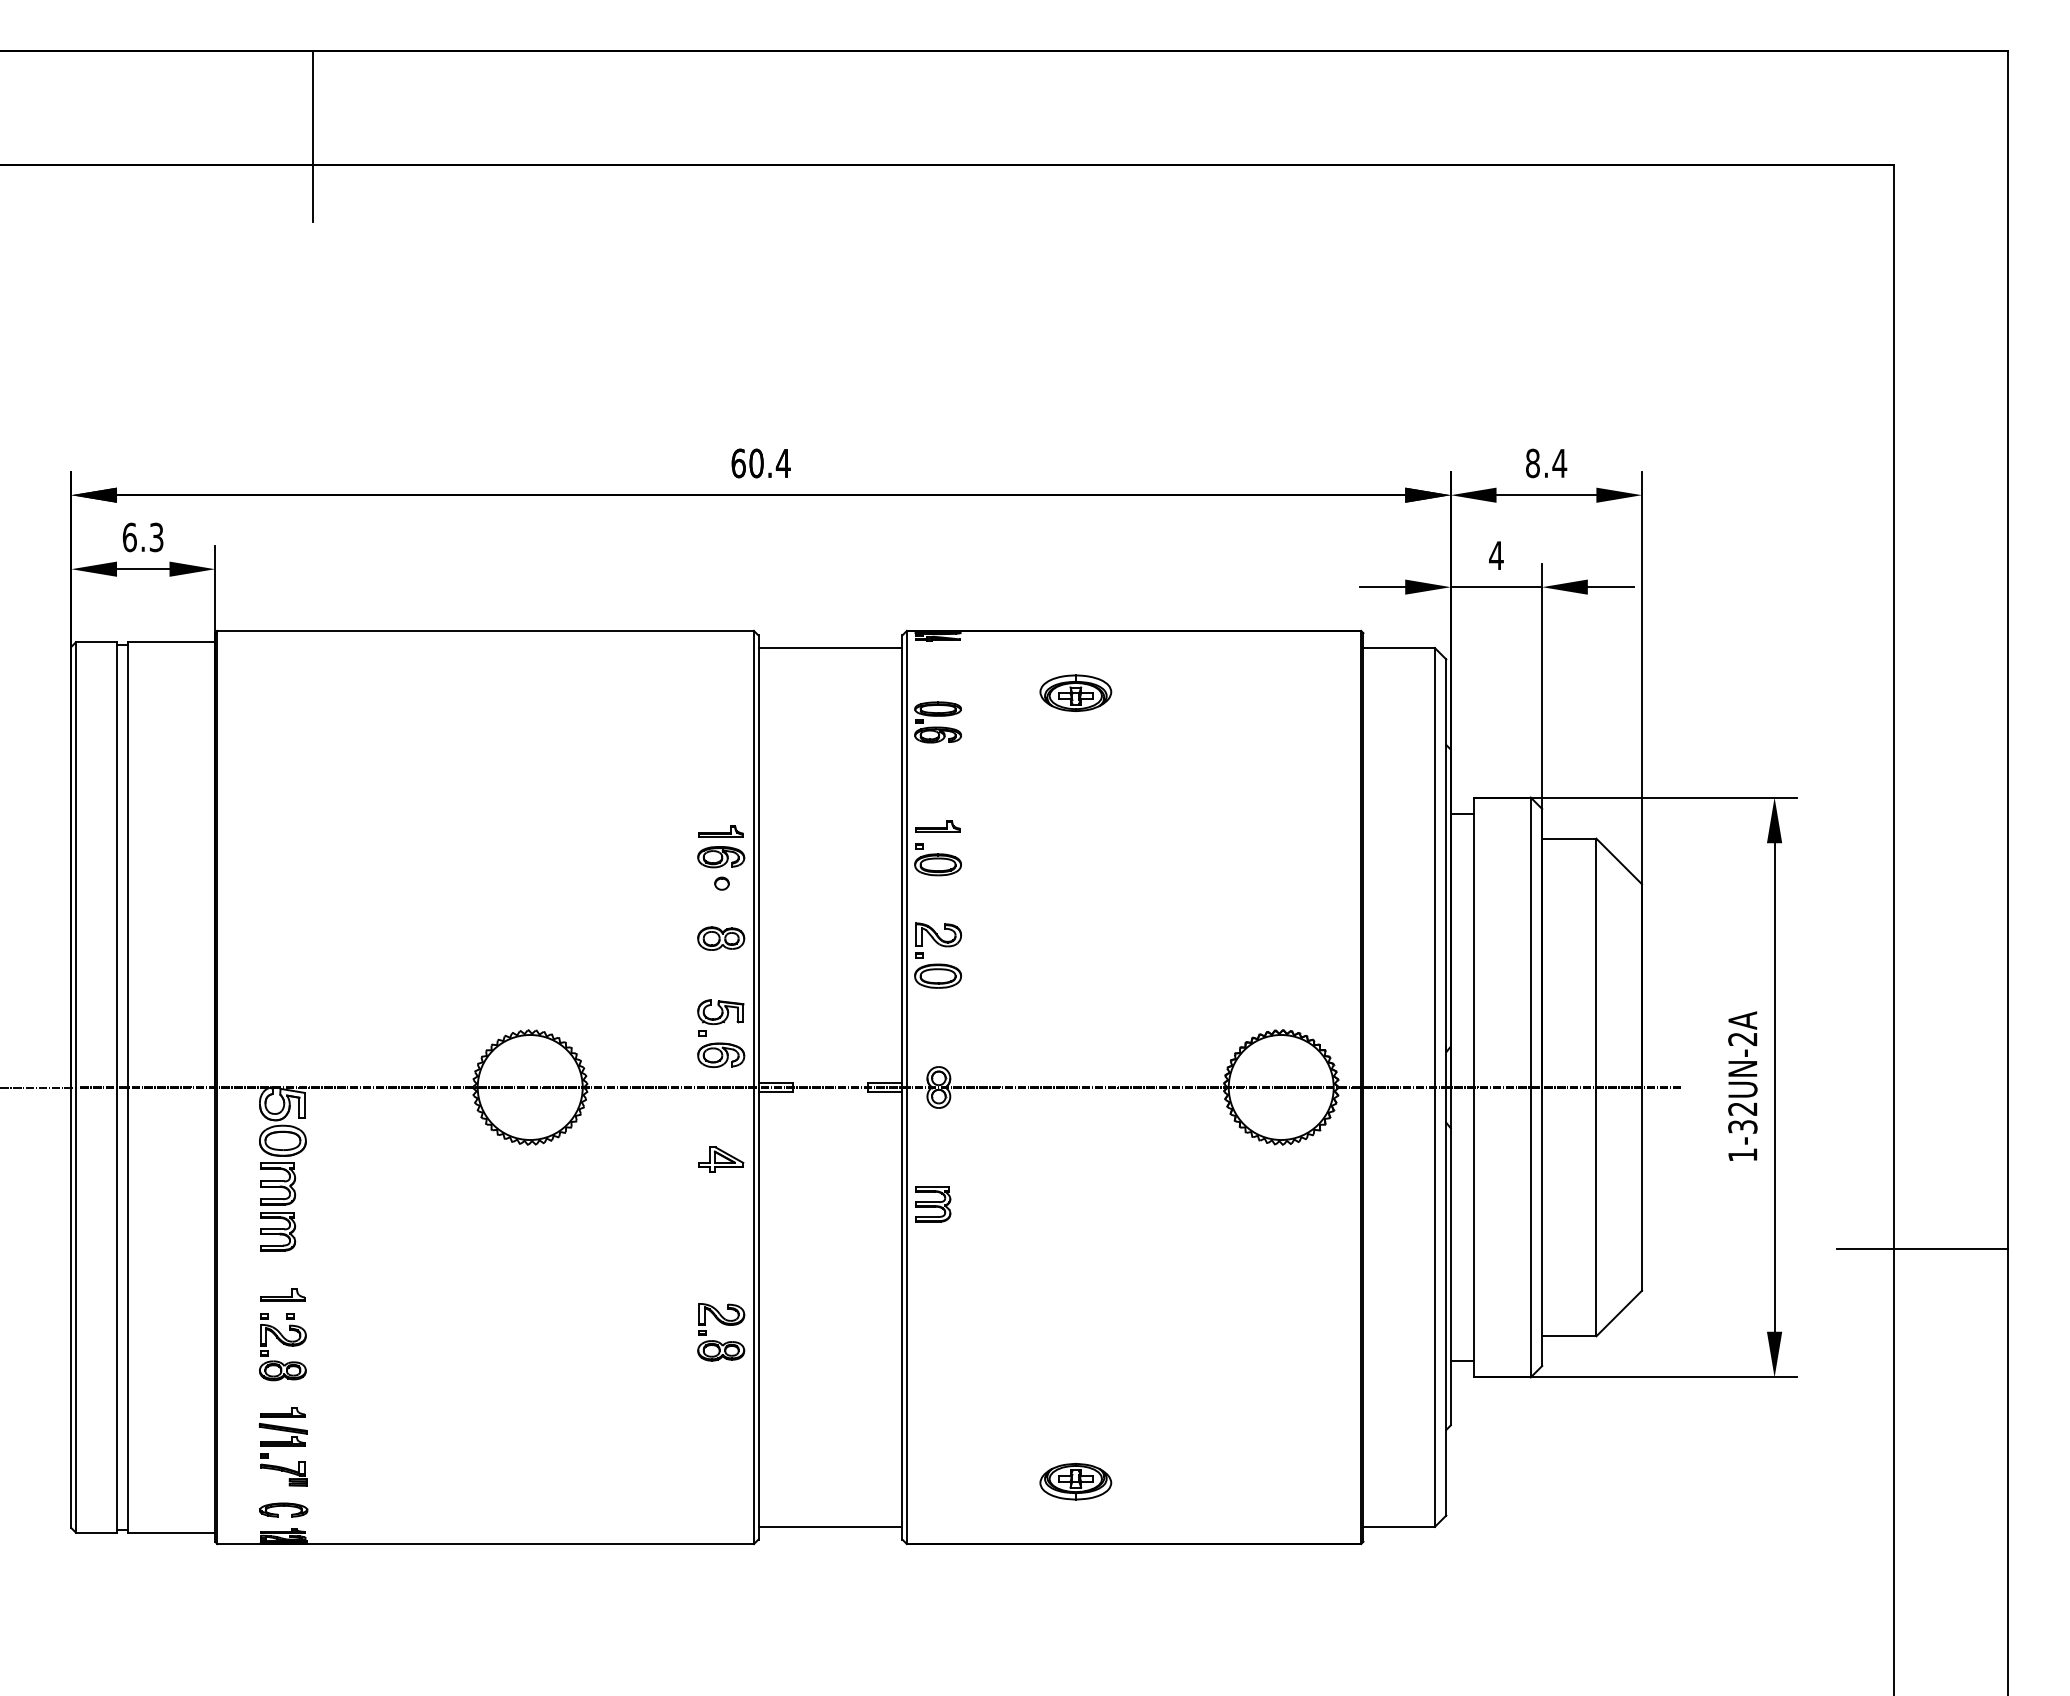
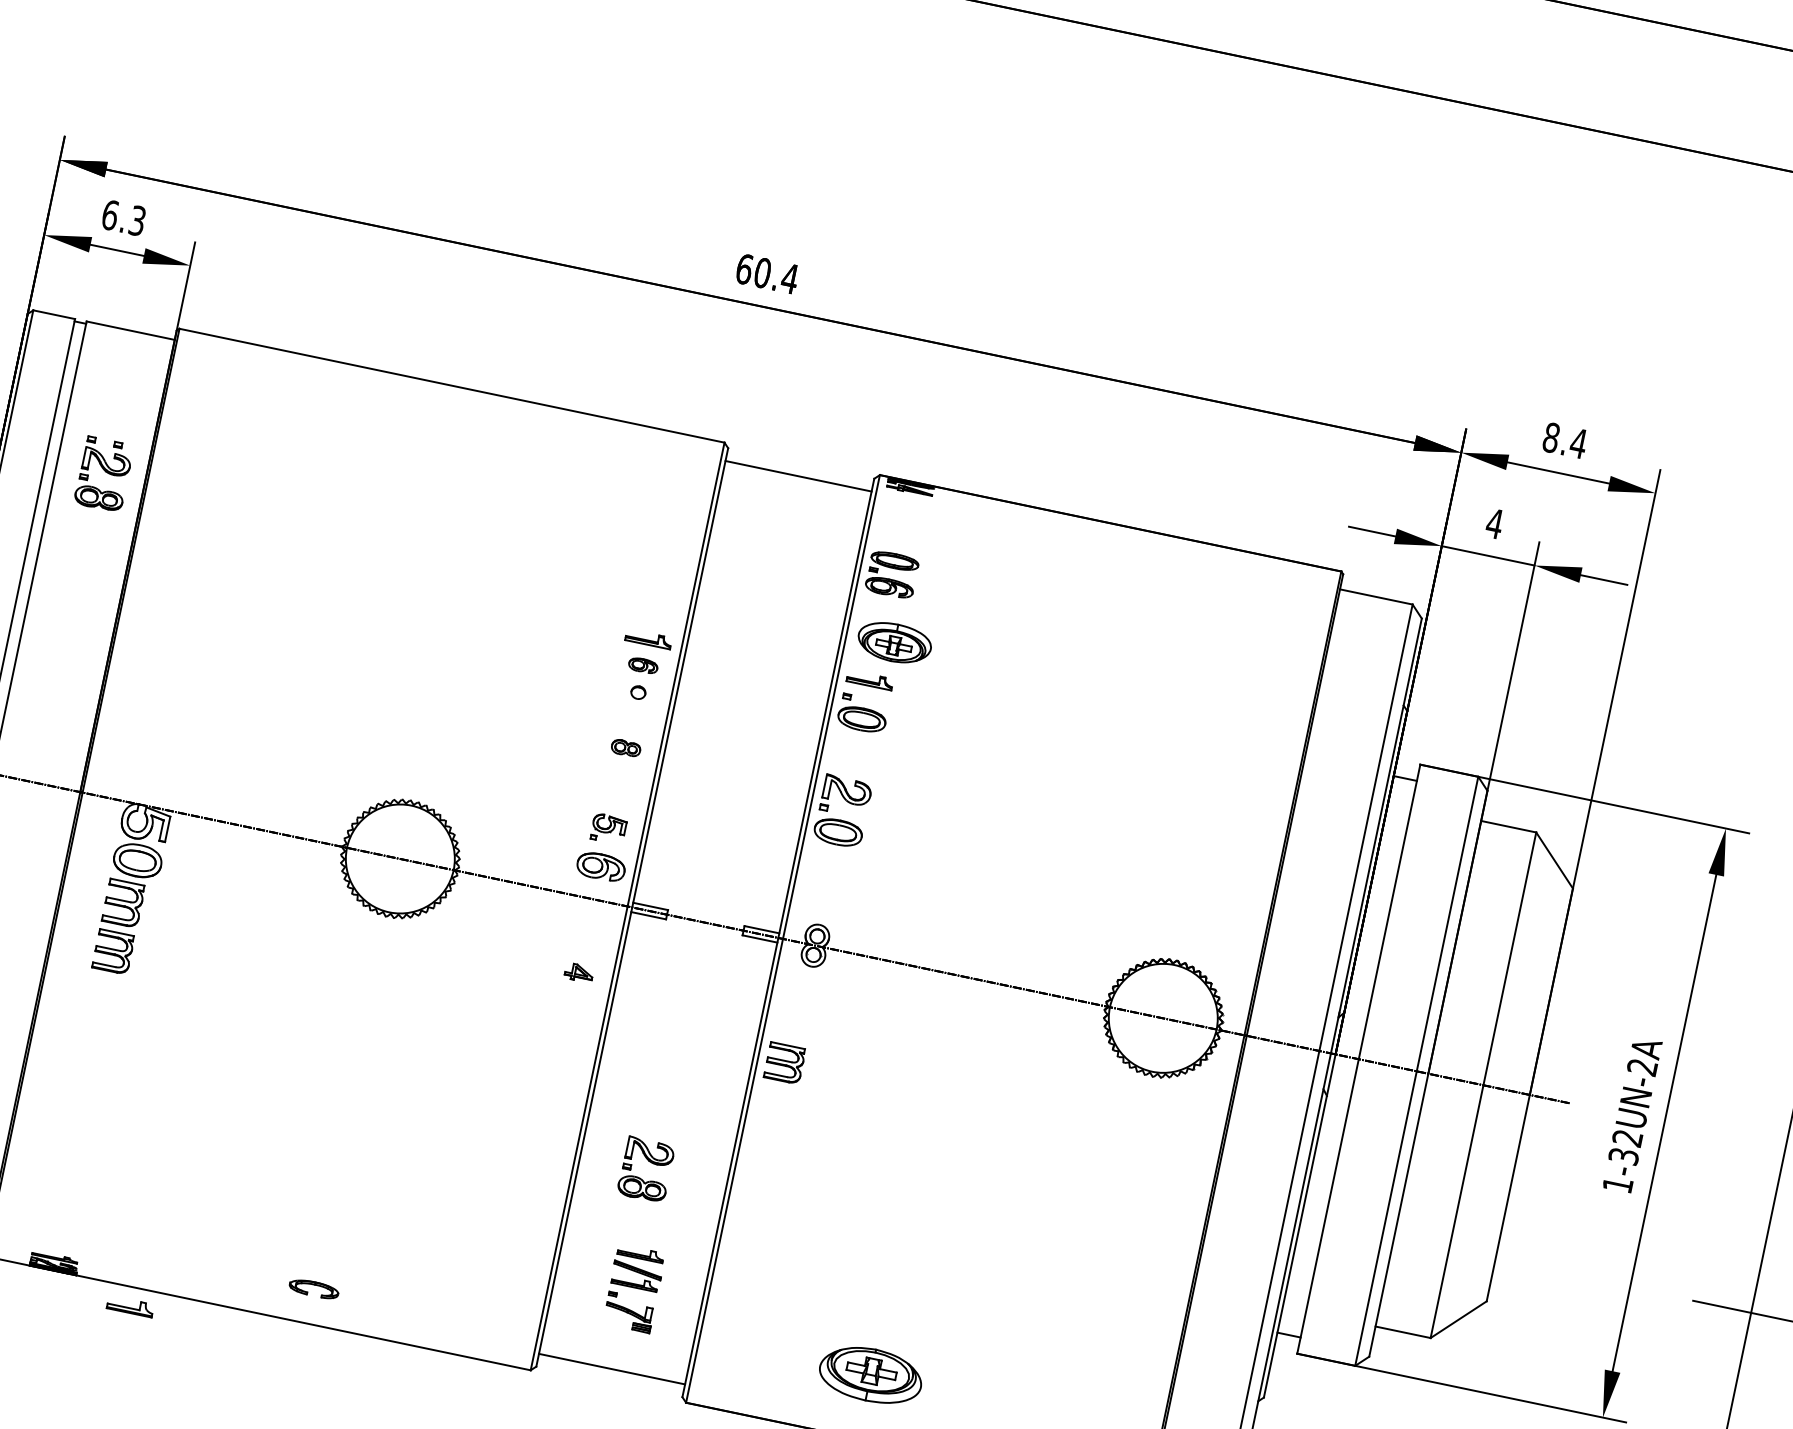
part: (1075, 692) -> (894, 642), moved
part: (721, 857) -> (643, 665), size x0.6
part: (721, 938) -> (626, 748), size x0.6
part: (720, 1017) -> (608, 828), size x0.7
part: (721, 1159) -> (579, 972), size x0.6
part: (282, 1294) -> (130, 1306), moved
part: (722, 1324) -> (648, 1162), moved
part: (282, 1347) -> (103, 474), moved
part: (282, 1446) -> (633, 1288), moved
part: (1075, 1481) -> (870, 1374), size x1.4
part: (283, 1509) -> (314, 1288), moved

